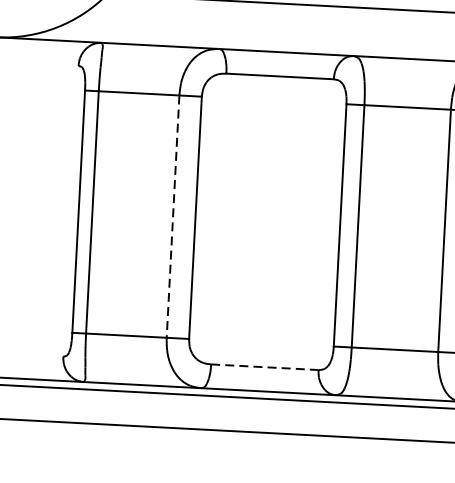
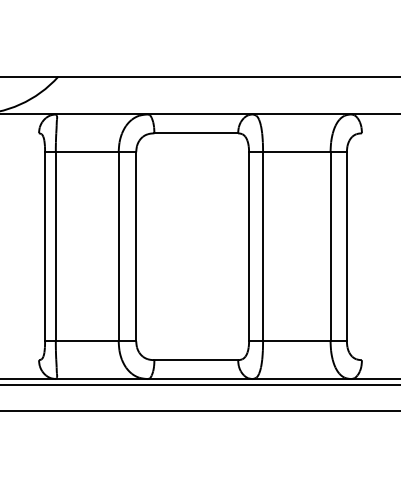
line: (172, 216) -> (118, 246), dashed -> solid
line: (265, 367) -> (196, 360), dashed -> solid

